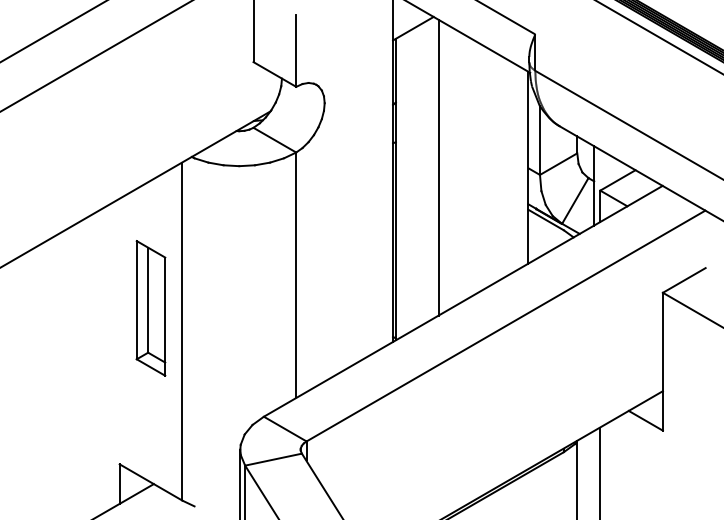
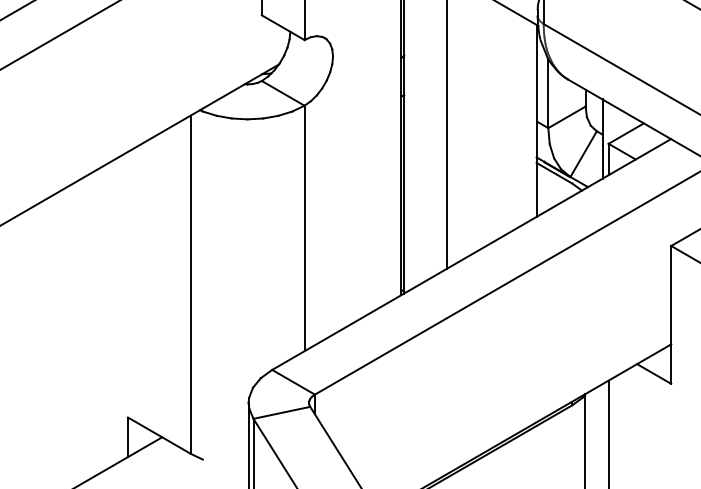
part: (150, 308) -> (158, 261), removed

